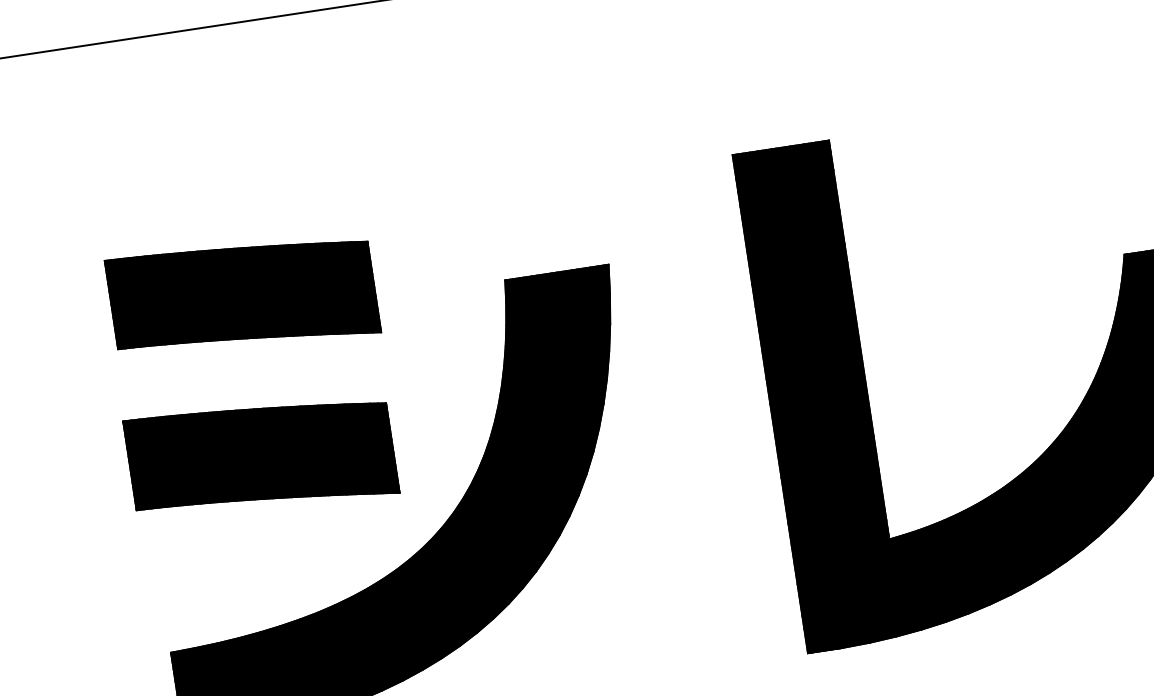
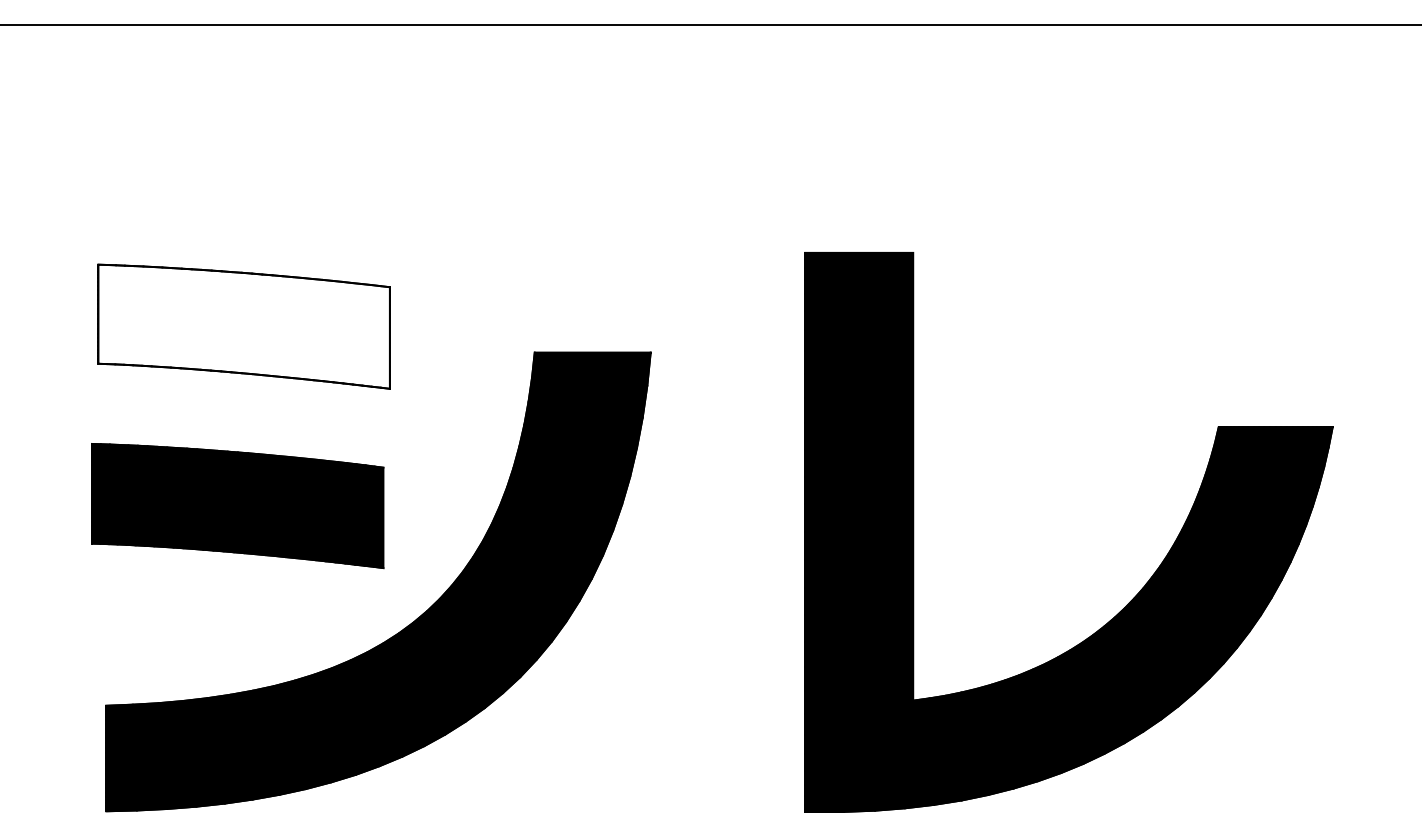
fill: (242, 296) -> (243, 326), removed

